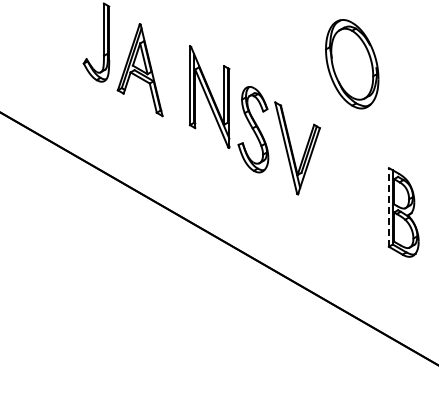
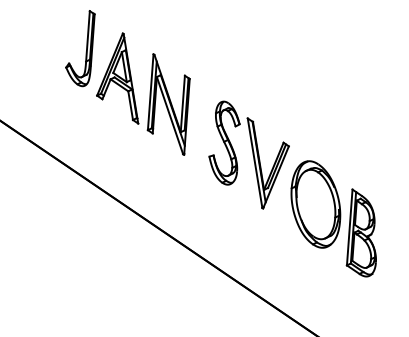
part: (352, 64) -> (316, 204), moved
part: (209, 96) -> (168, 103), moved
line: (388, 206) -> (349, 226), dashed -> solid

